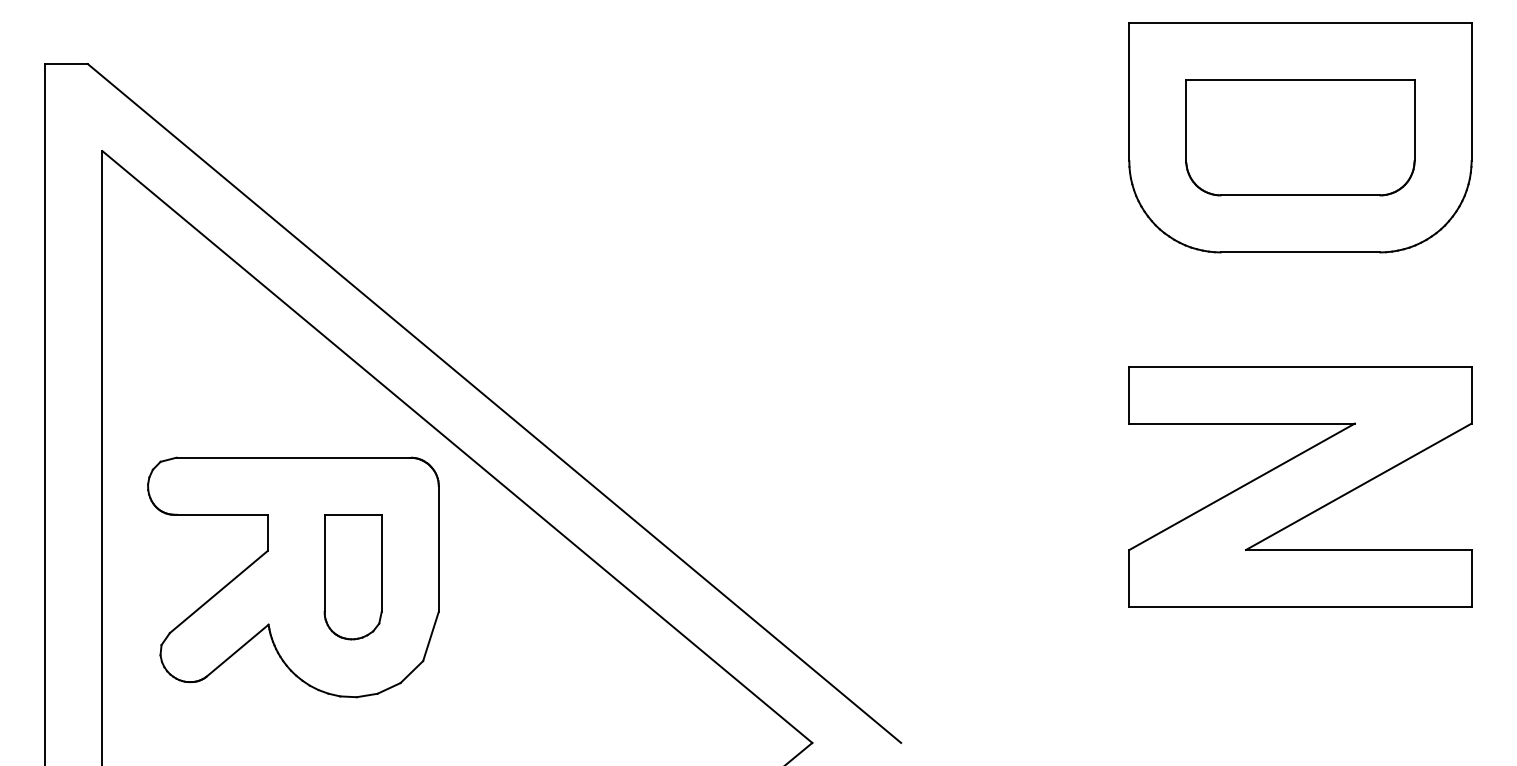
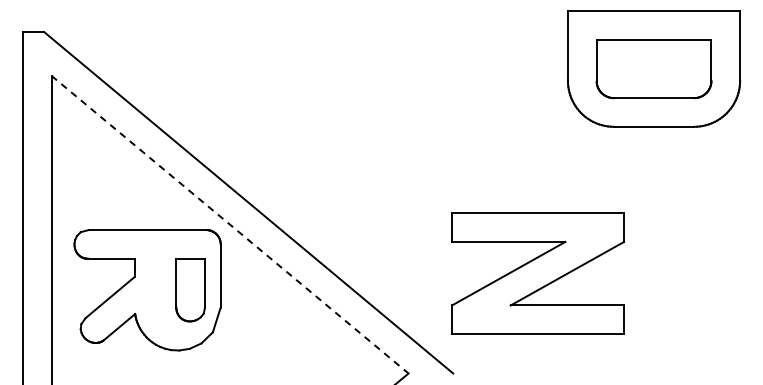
line: (458, 448) -> (230, 225), solid -> dashed
part: (1301, 486) -> (538, 273), moved
part: (352, 577) -> (190, 290), moved

